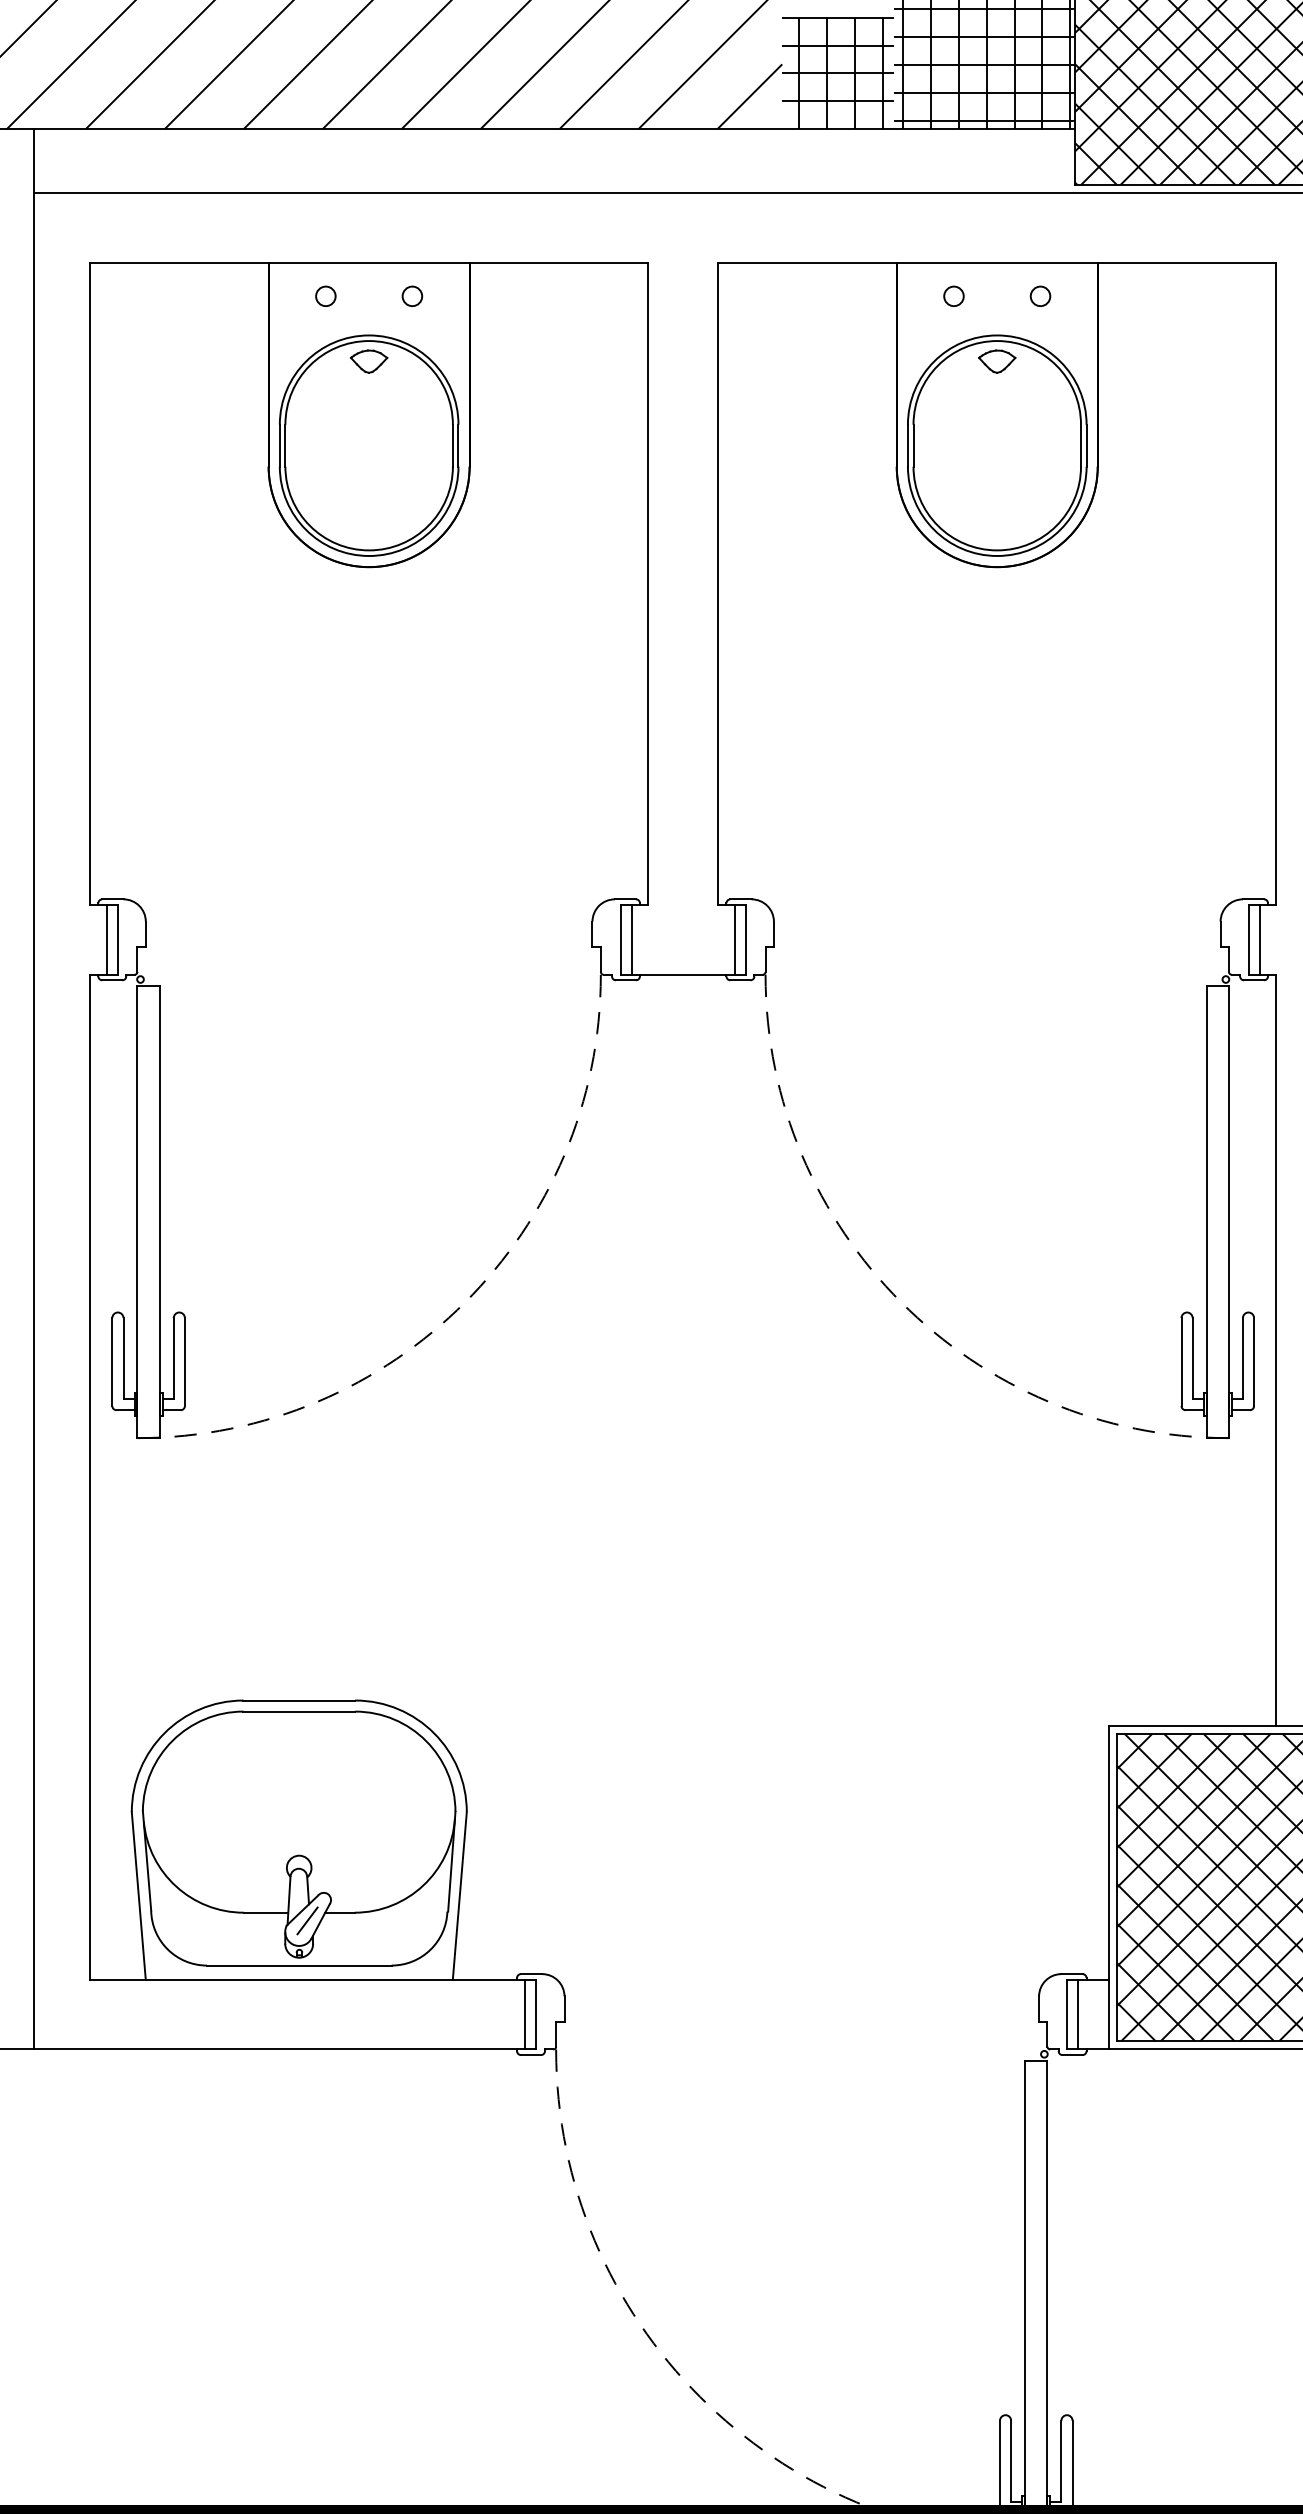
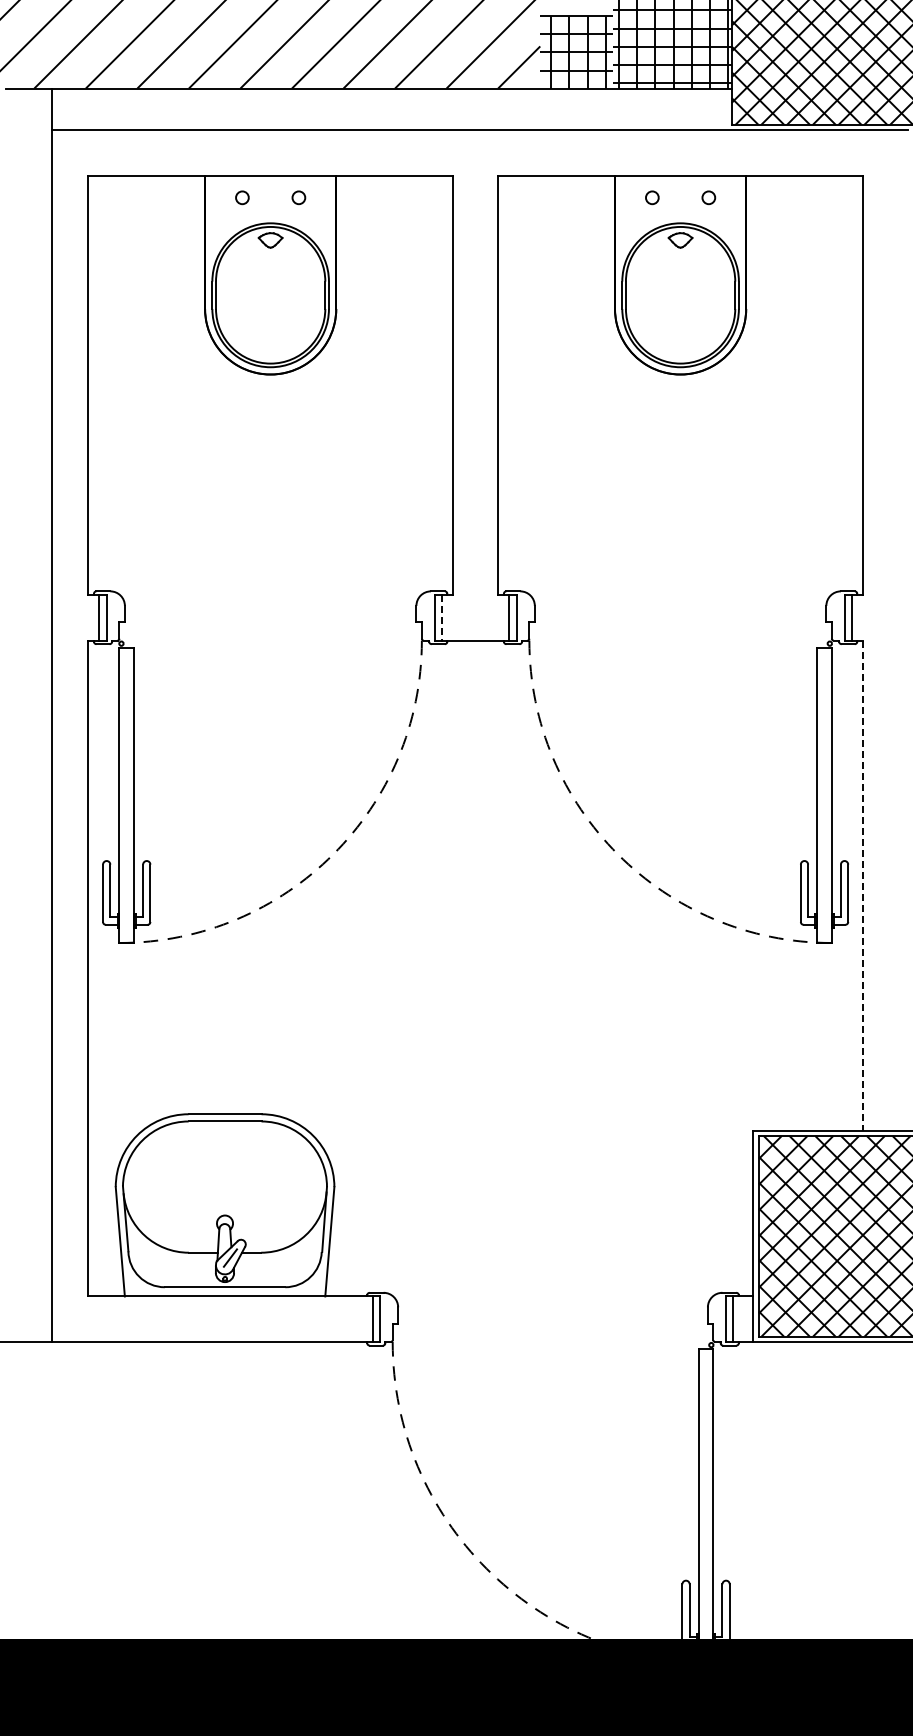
line: (630, 939) -> (441, 617), solid -> dashed
line: (1275, 1351) -> (862, 886), solid -> dashed

